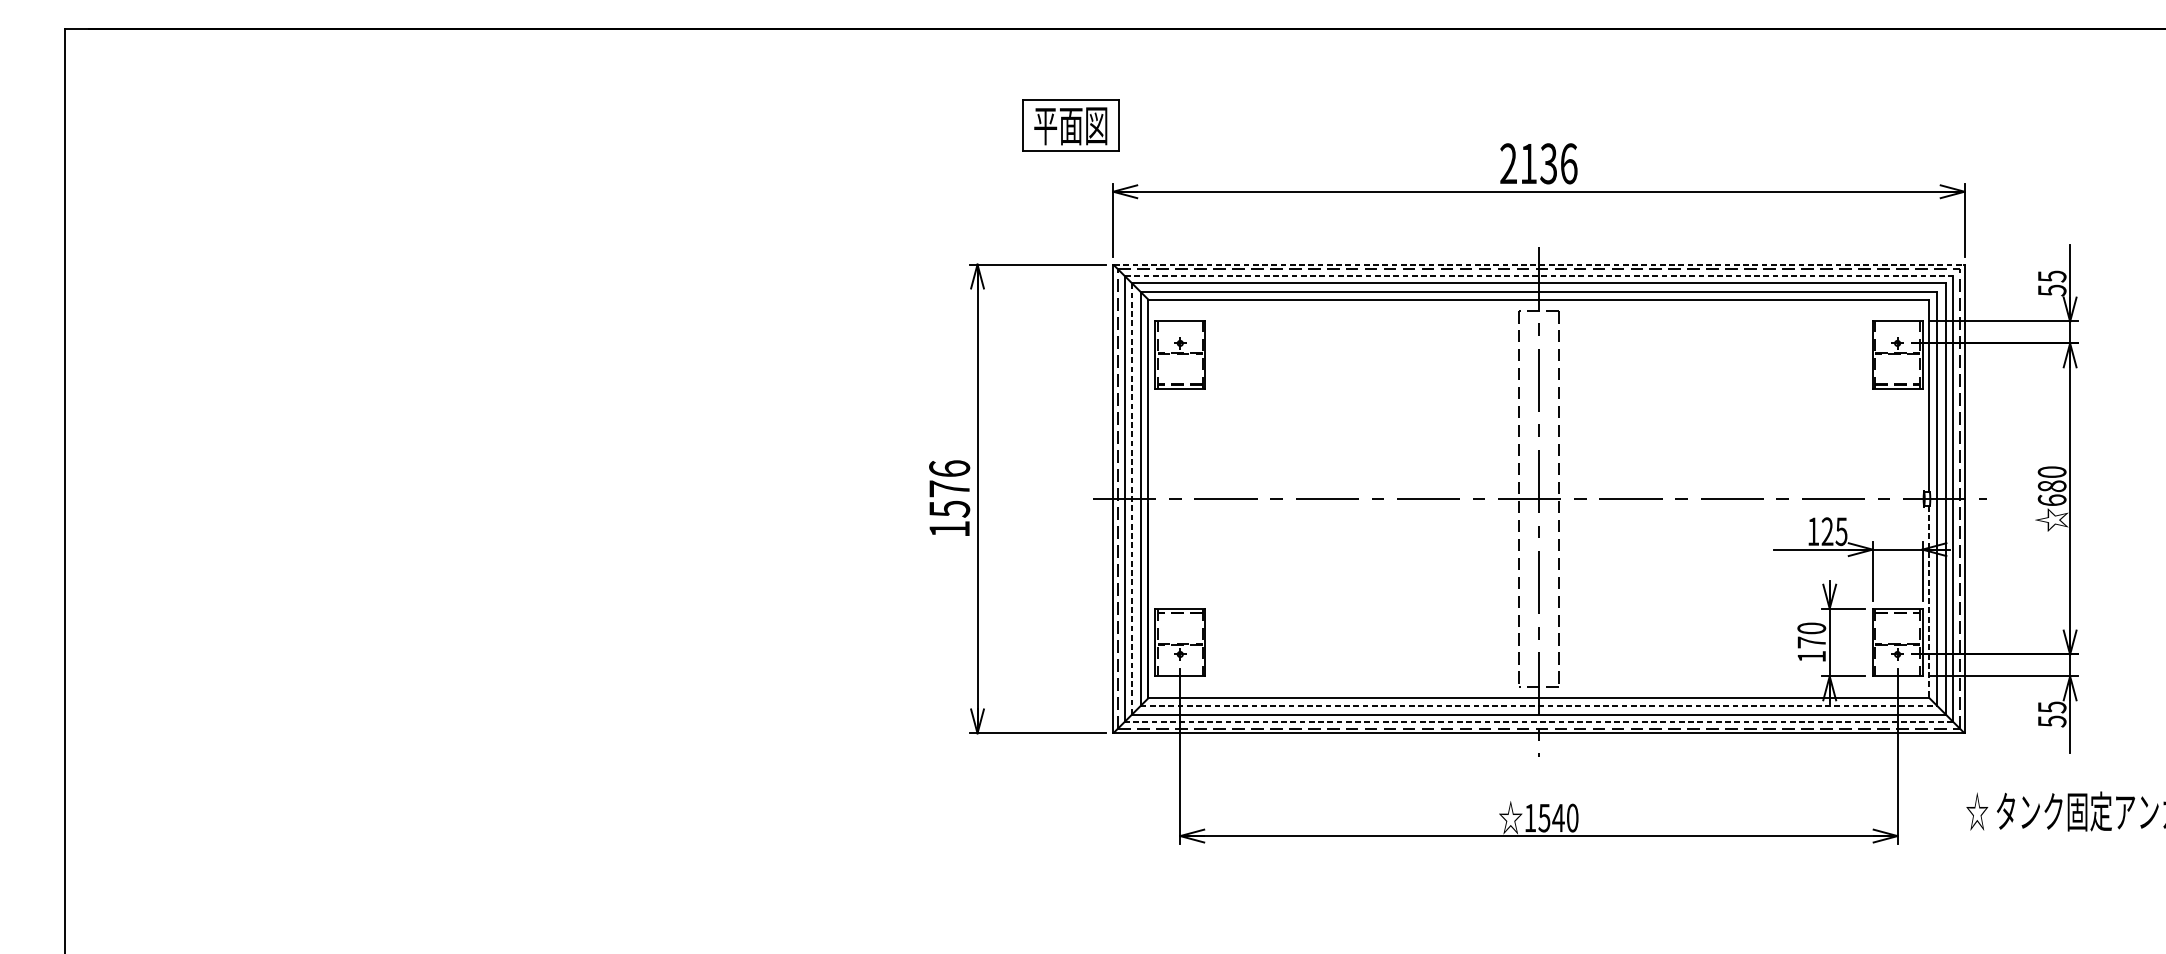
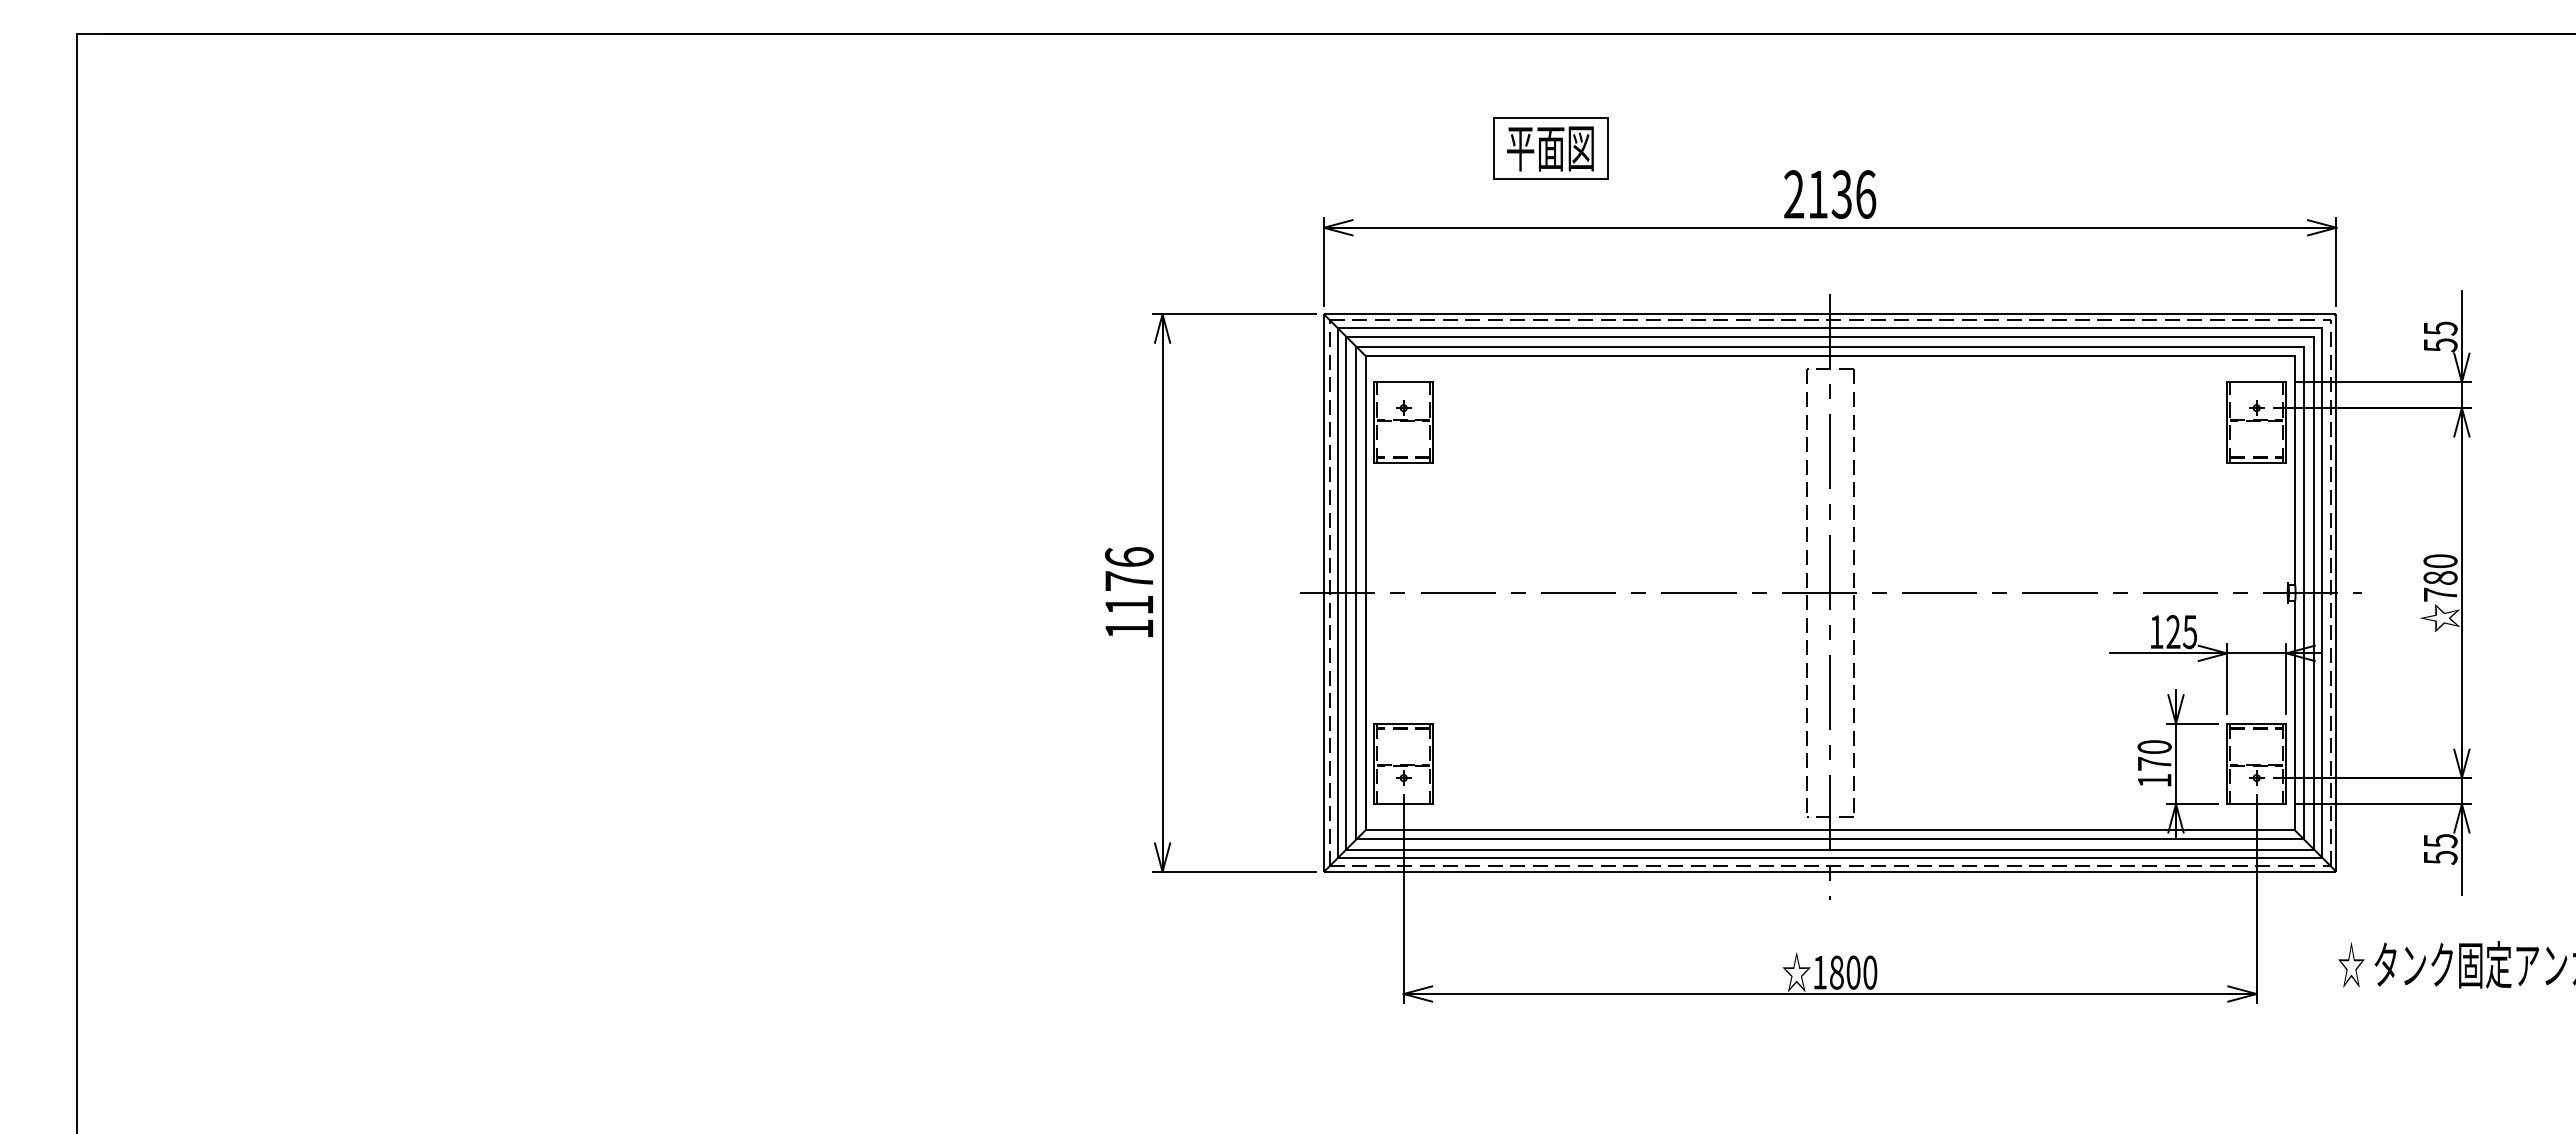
part: (1070, 125) -> (1550, 148), moved
line: (1539, 264) -> (1830, 314), dashed -> solid
line: (1539, 276) -> (1830, 328), dashed -> solid
line: (1132, 498) -> (1346, 592), dashed -> solid
text: (2052, 500) -> (2440, 594), 680 -> 780
text: (949, 509) -> (1129, 605), 1576 -> 1176
line: (1929, 602) -> (2294, 716), dashed -> solid
line: (1539, 706) -> (1830, 839), dashed -> solid
line: (1538, 721) -> (1829, 857), dashed -> solid
text: (1551, 817) -> (1845, 972), 1540 -> 1800

